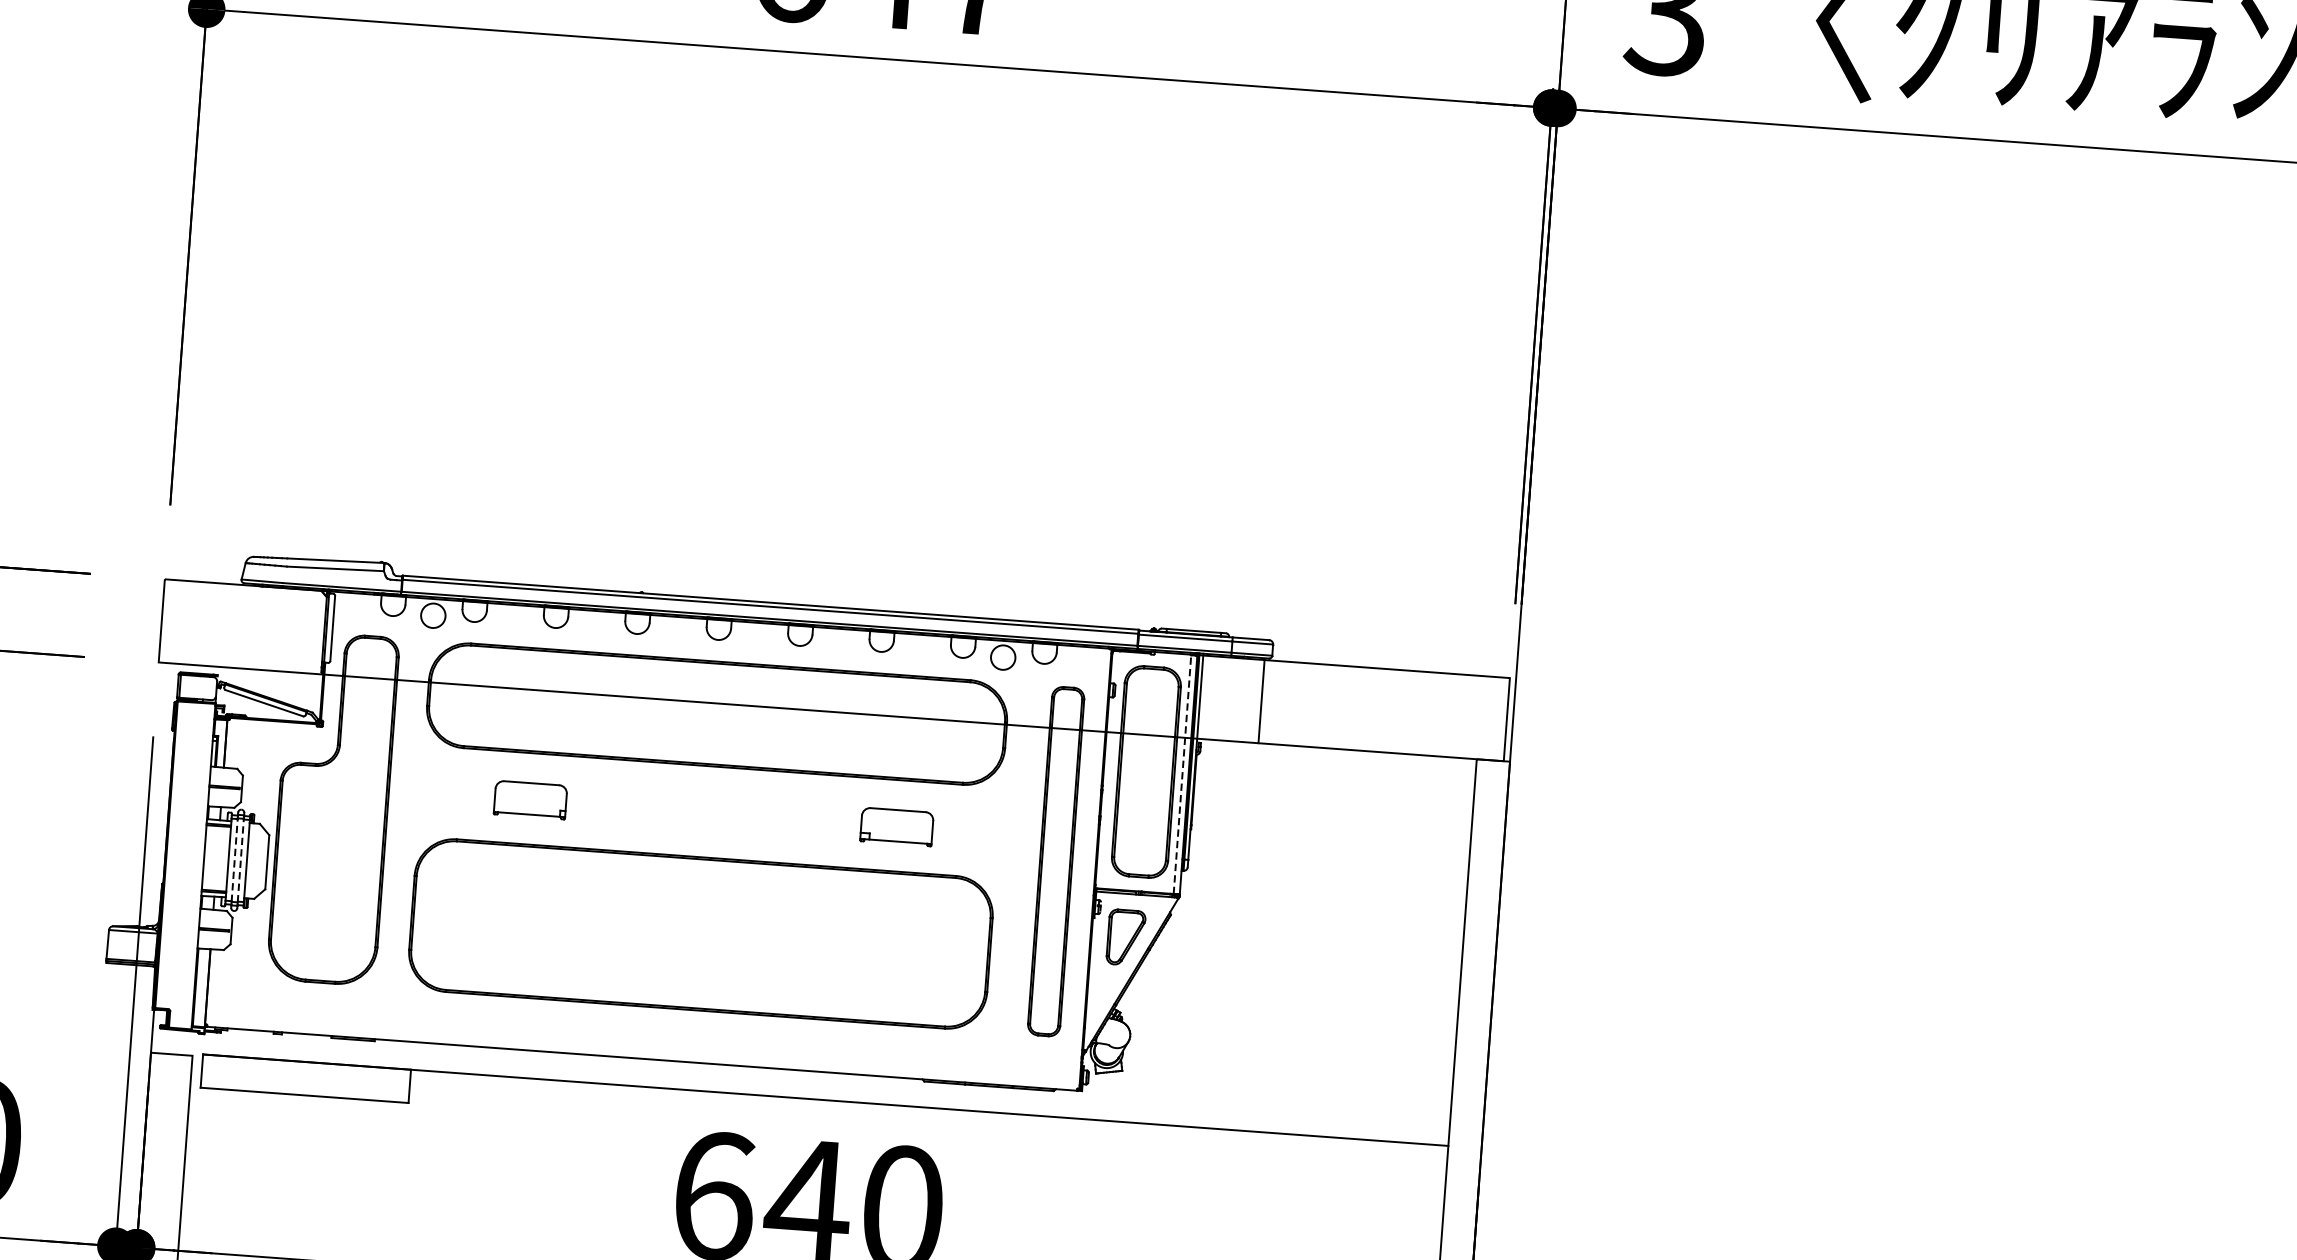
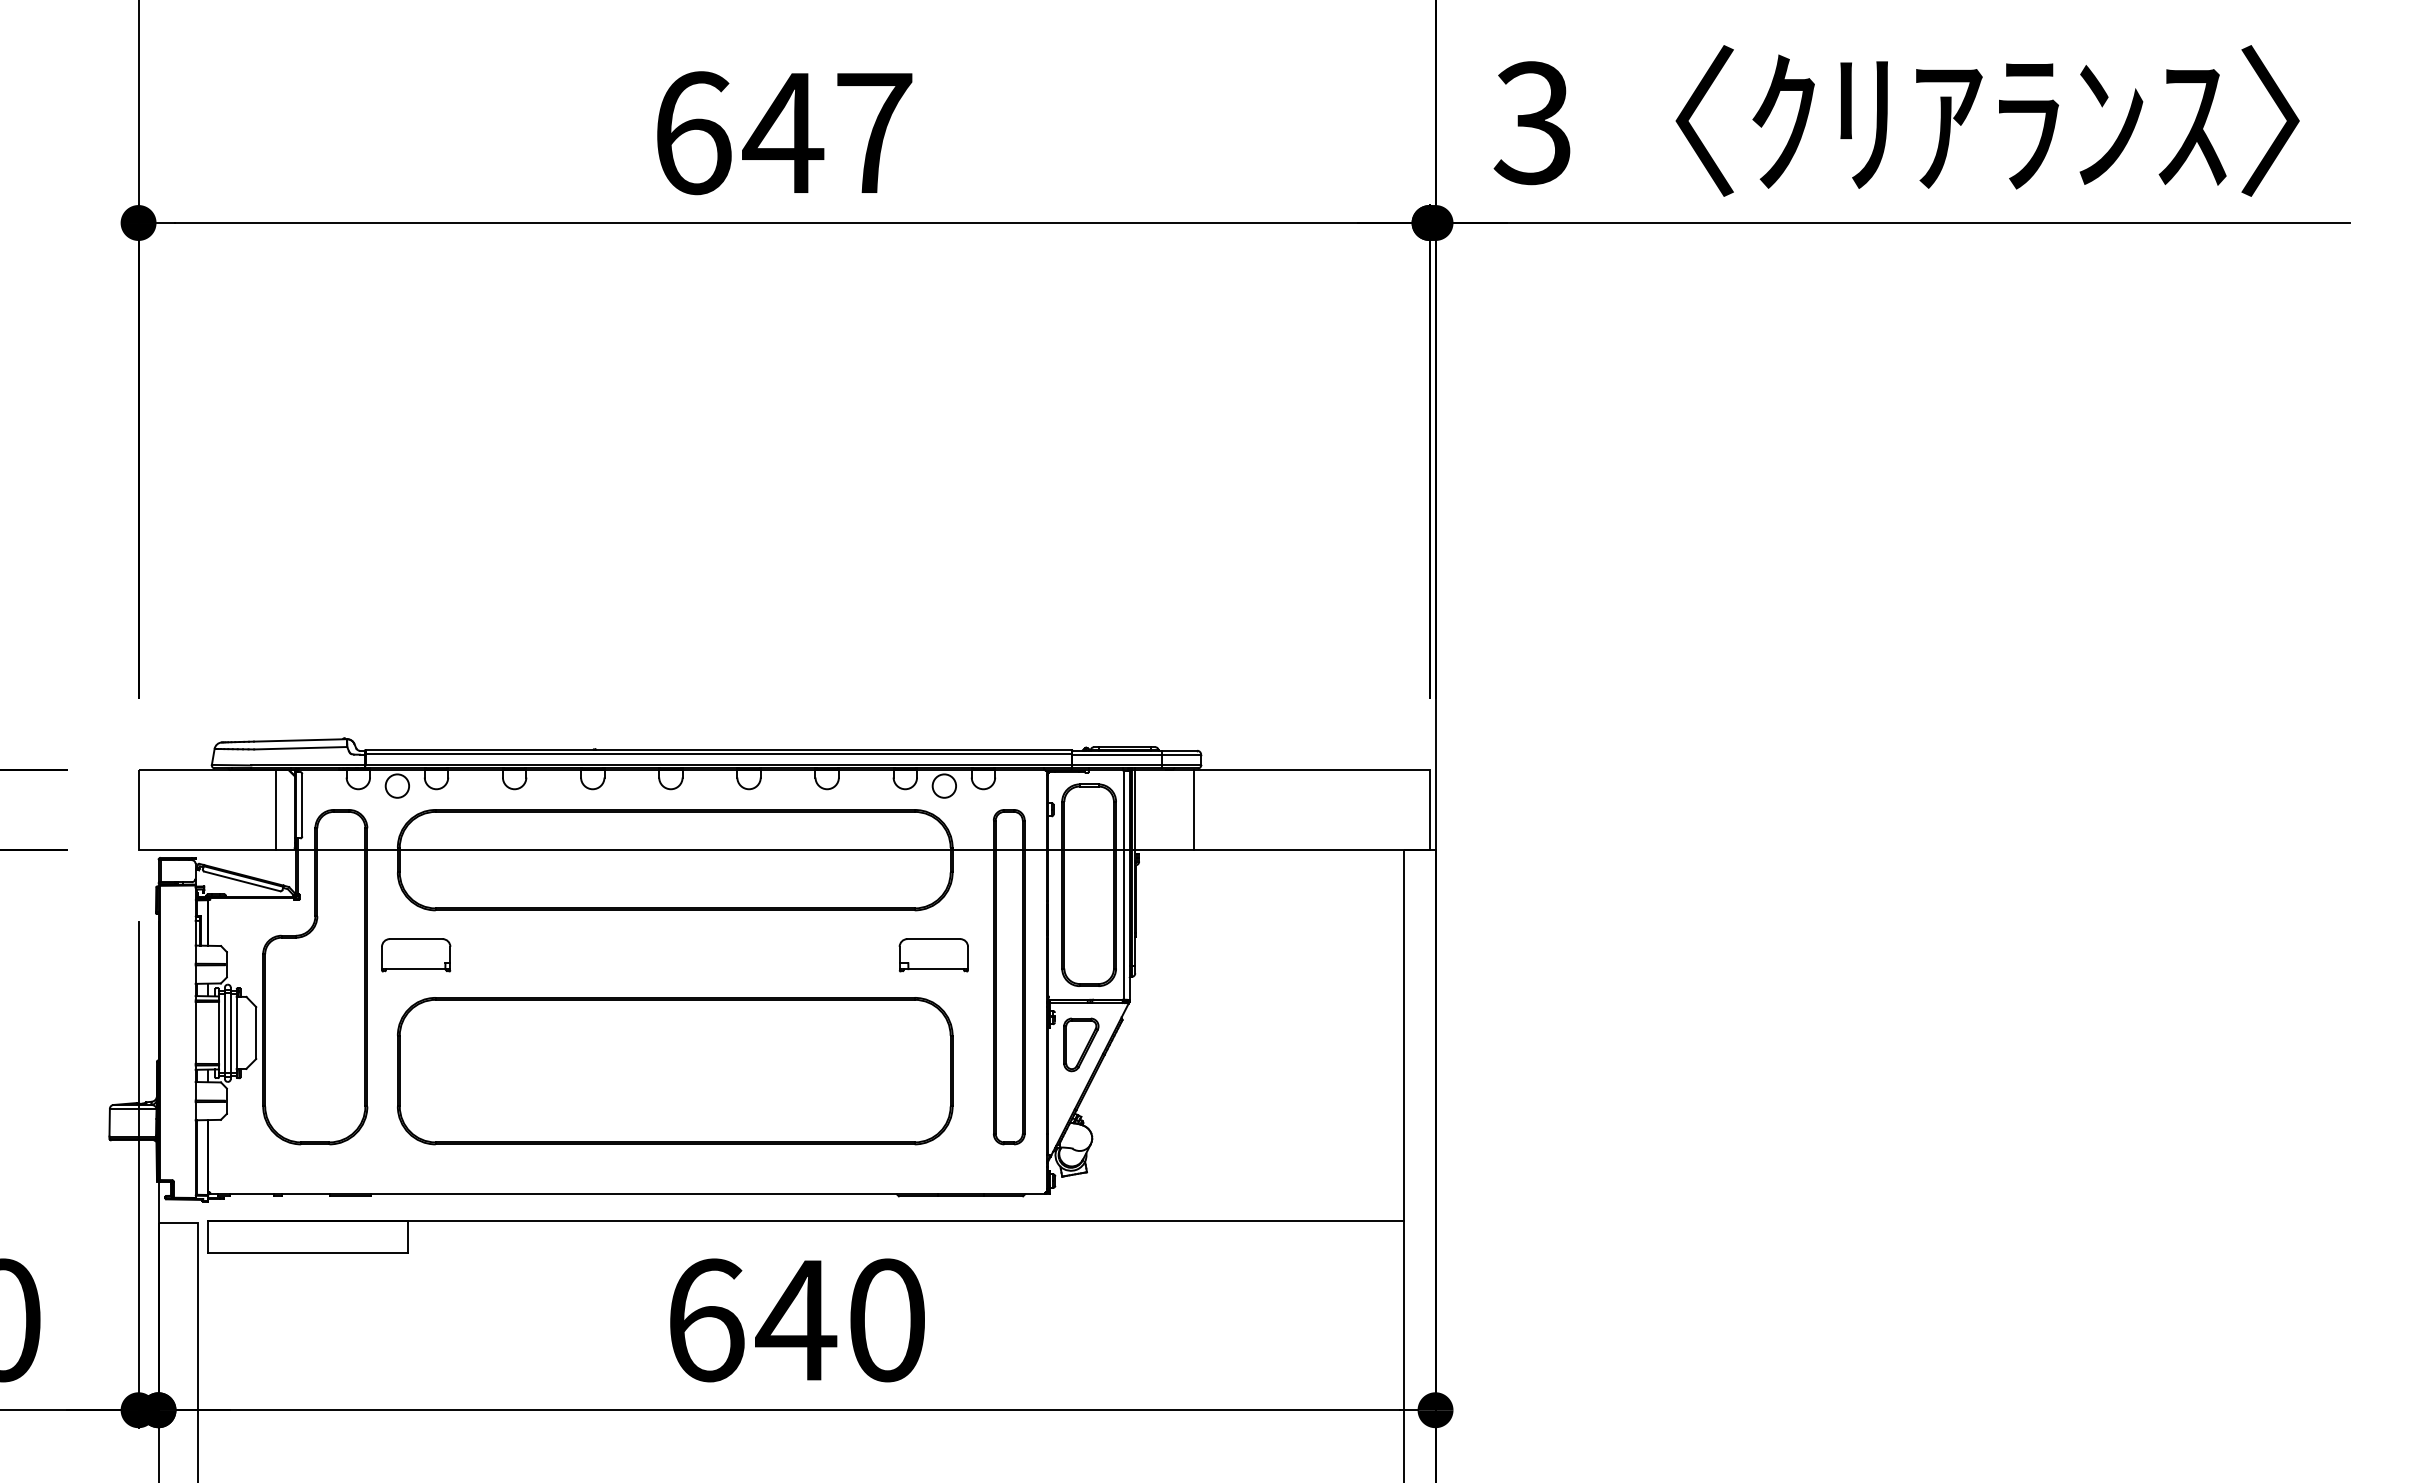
line: (305, 630) -> (276, 809), added
line: (1182, 774) -> (1123, 885), dashed -> solid
part: (530, 800) -> (416, 955), moved
part: (896, 827) -> (933, 955), moved
line: (234, 859) -> (224, 1032), dashed -> solid
line: (240, 859) -> (230, 1032), dashed -> solid

